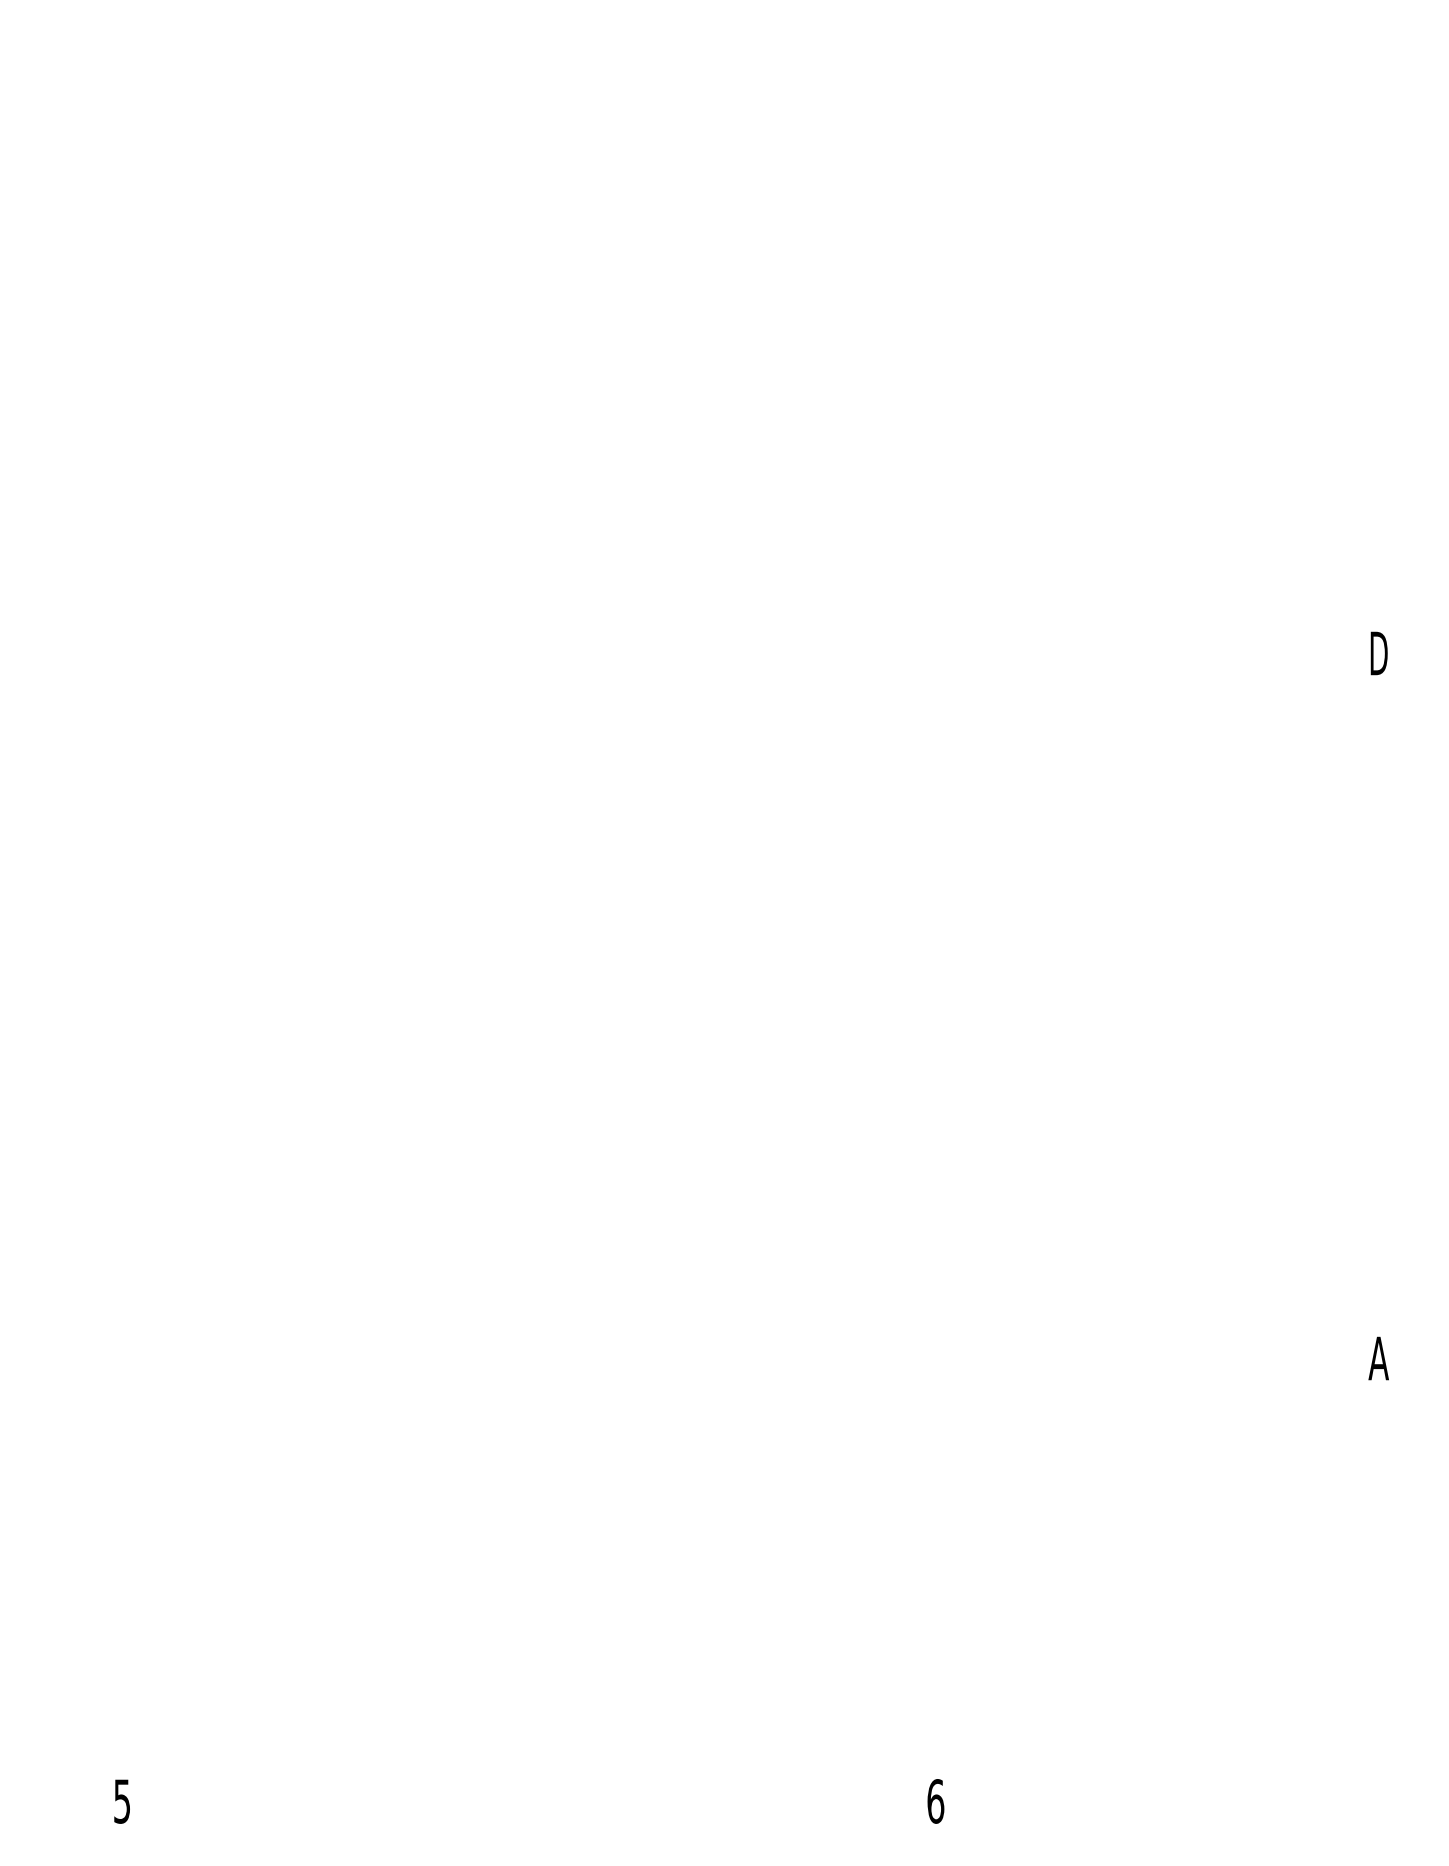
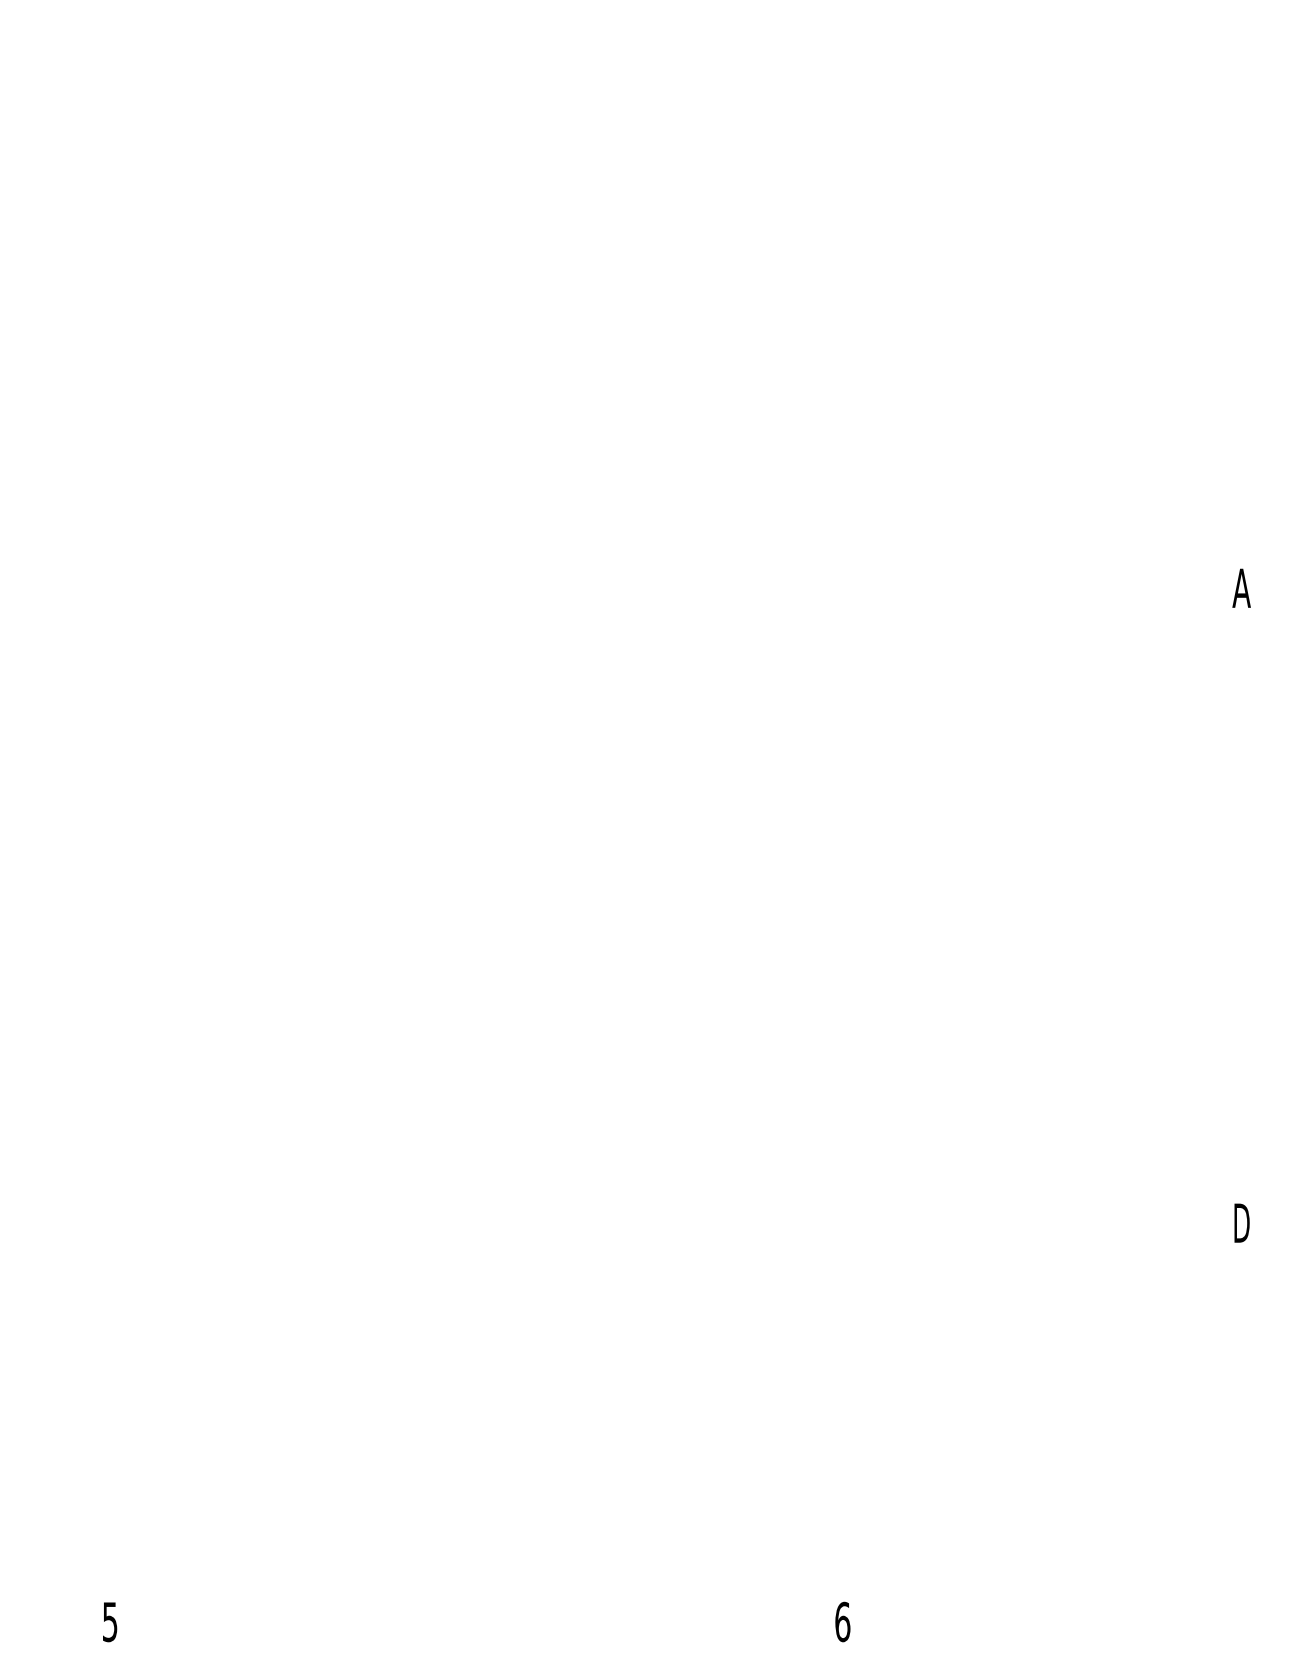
text: (1378, 653) -> (1241, 588), D -> A
text: (1378, 1358) -> (1241, 1223), A -> D

